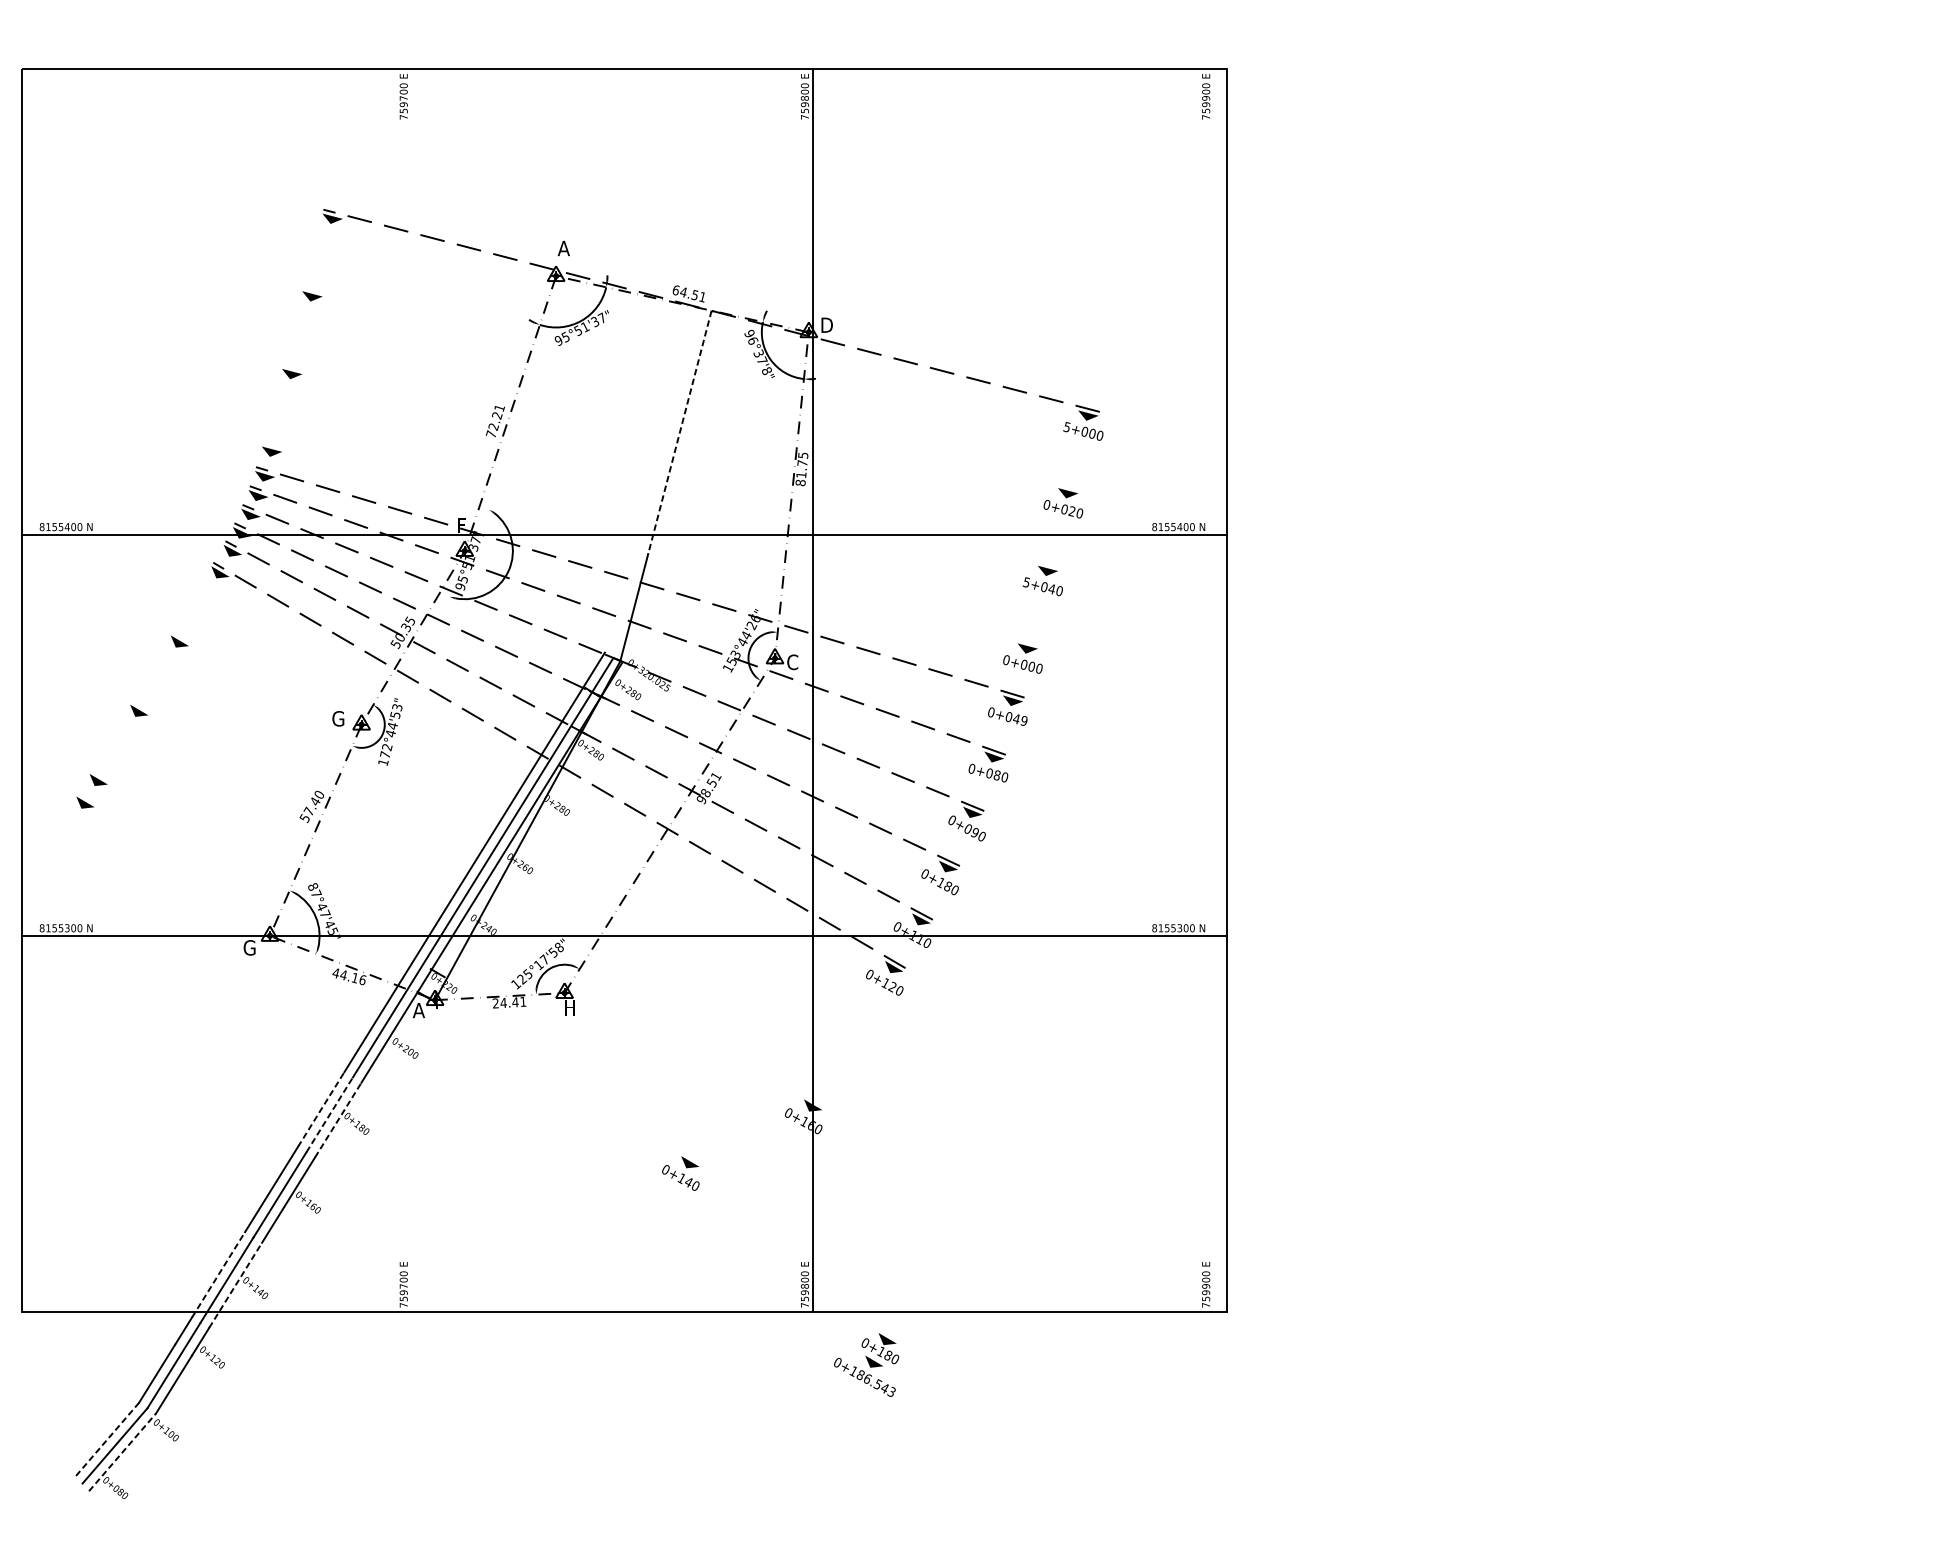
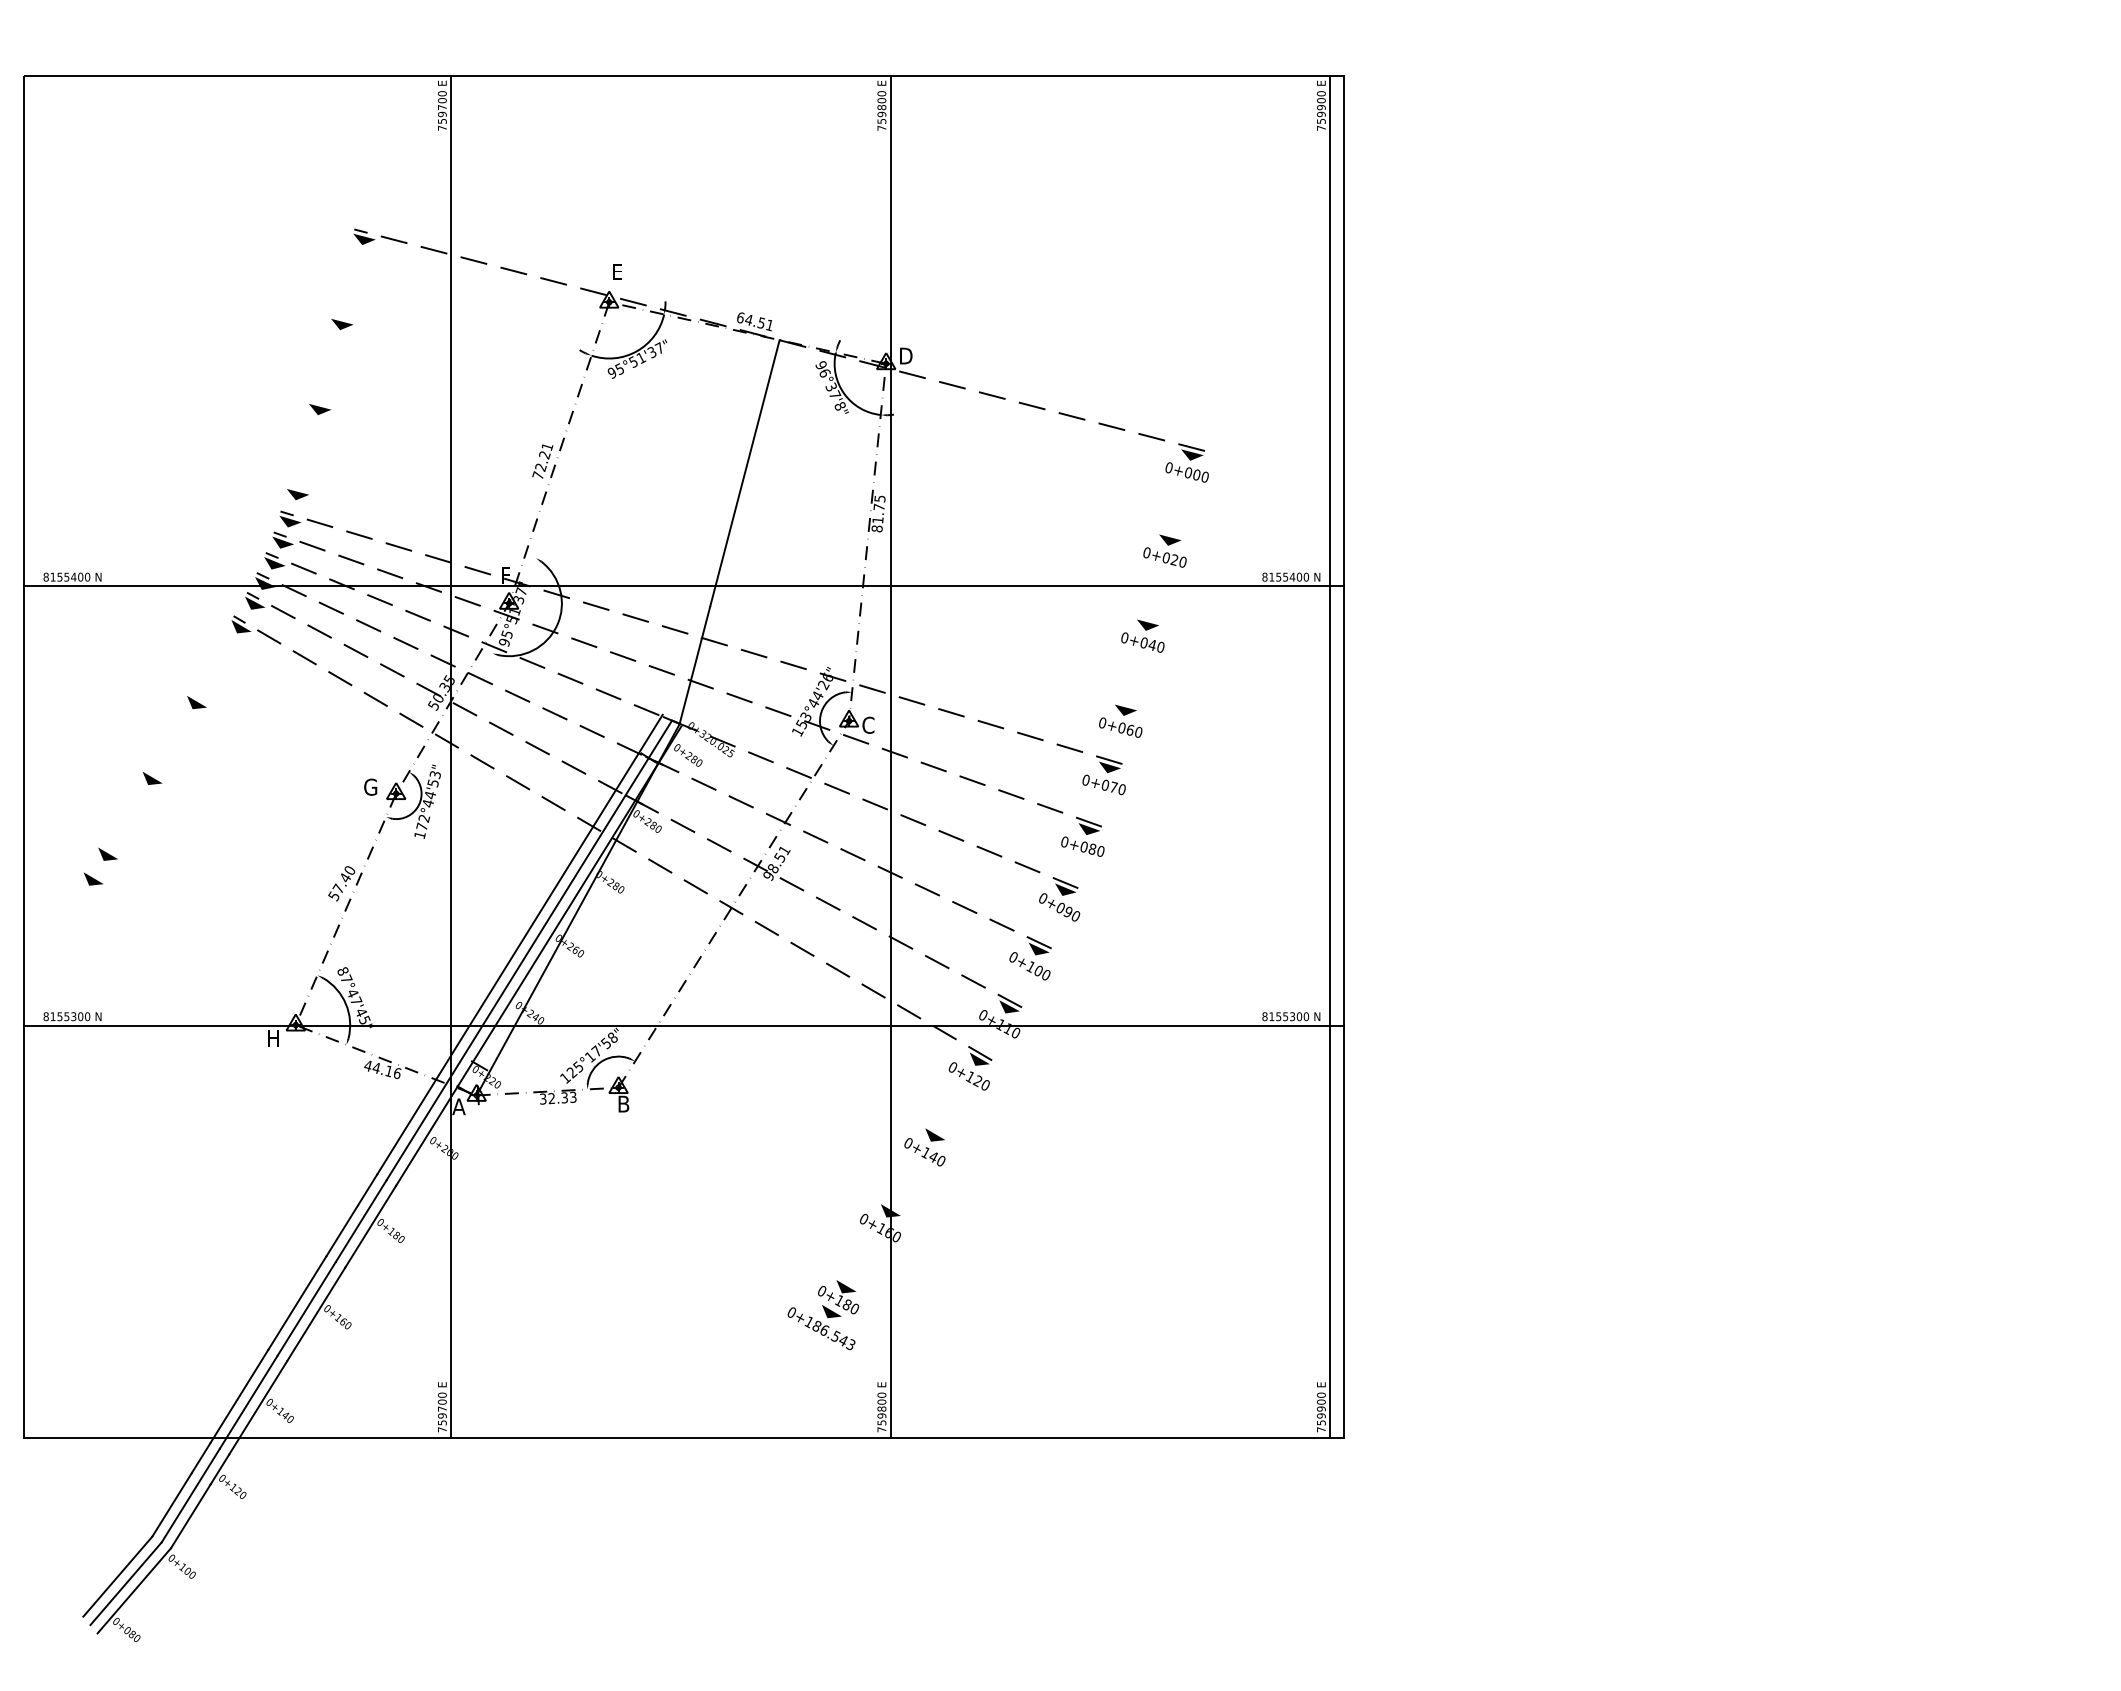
text: (563, 248) -> (617, 271), A -> E
text: (1066, 426) -> (1168, 467), 5+000 -> 0+000
line: (679, 432) -> (744, 473), dashed -> solid
text: (1026, 582) -> (1124, 637), 5+040 -> 0+040
text: (1031, 666) -> (1130, 729), 0+000 -> 0+060
line: (412, 690) -> (451, 756), added
line: (1214, 690) -> (1330, 756), added
text: (1019, 719) -> (1116, 788), 0+049 -> 0+070
text: (947, 886) -> (1038, 970), 0+180 -> 0+100
text: (249, 947) -> (273, 1037), G -> H
text: (508, 1002) -> (557, 1097), 24.41 -> 32.33
text: (569, 1007) -> (623, 1103), H -> B
line: (321, 1108) -> (352, 1214), dashed -> solid
line: (329, 1114) -> (361, 1220), dashed -> solid
line: (338, 1119) -> (370, 1226), dashed -> solid
text: (680, 1173) -> (924, 1147), moved
line: (218, 1274) -> (239, 1396), dashed -> solid
line: (235, 1284) -> (258, 1407), dashed -> solid
text: (865, 1365) -> (822, 1315), moved
line: (107, 1439) -> (117, 1576), dashed -> solid
line: (122, 1452) -> (134, 1590), dashed -> solid

